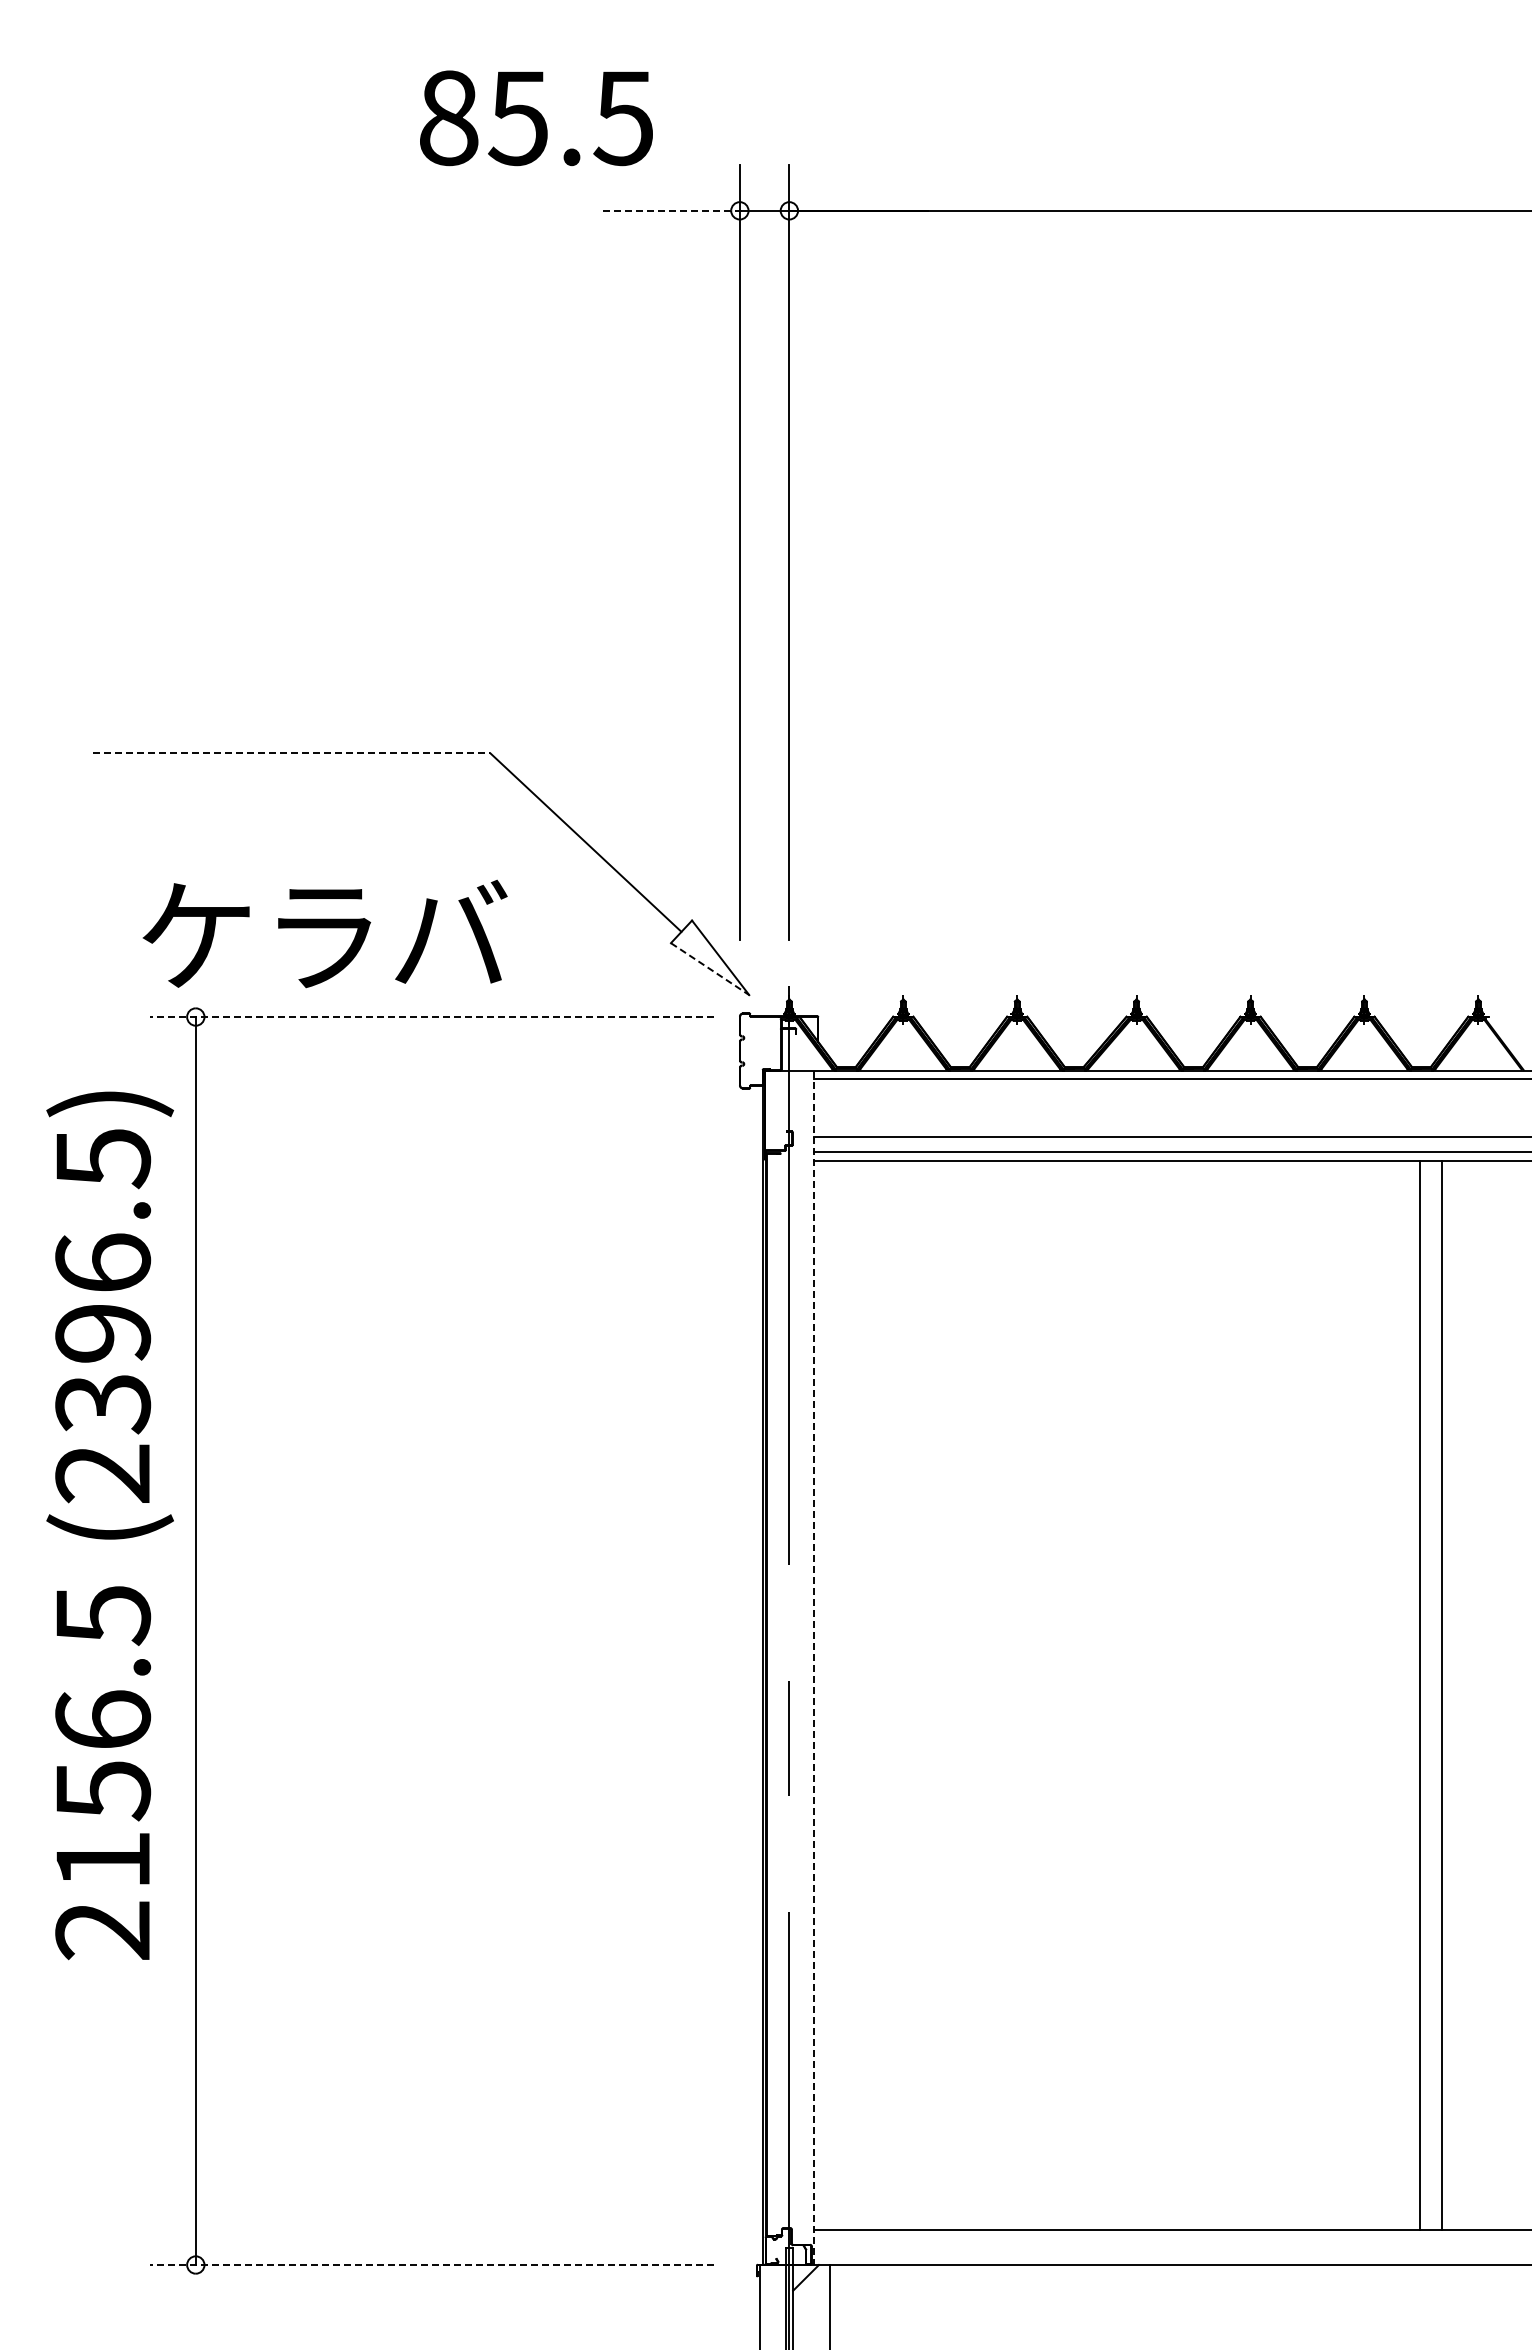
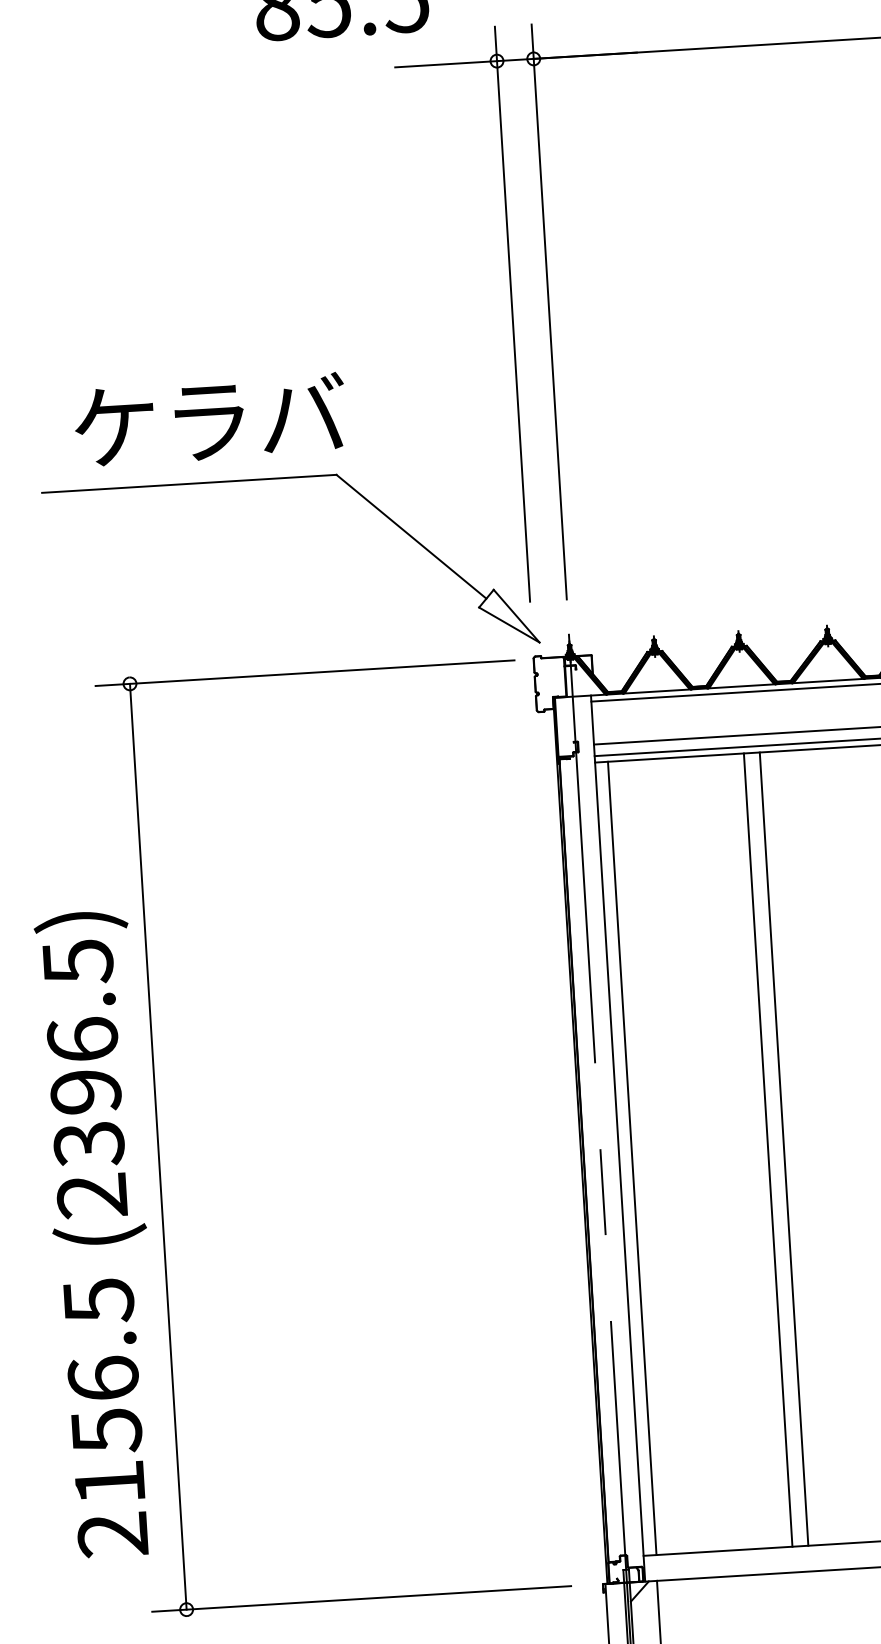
line: (671, 210) -> (446, 64), dashed -> solid
line: (292, 753) -> (189, 484), dashed -> solid
text: (324, 933) -> (209, 419), moved
line: (710, 969) -> (509, 625), dashed -> solid
line: (431, 1017) -> (304, 673), dashed -> solid
text: (109, 1525) -> (99, 1234), moved
line: (813, 1668) -> (617, 1139), dashed -> solid
line: (831, 1695) -> (632, 1158), added
line: (1014, 1695) -> (768, 1150), added
line: (1036, 1695) -> (784, 1149), added
line: (431, 2265) -> (361, 1599), dashed -> solid

